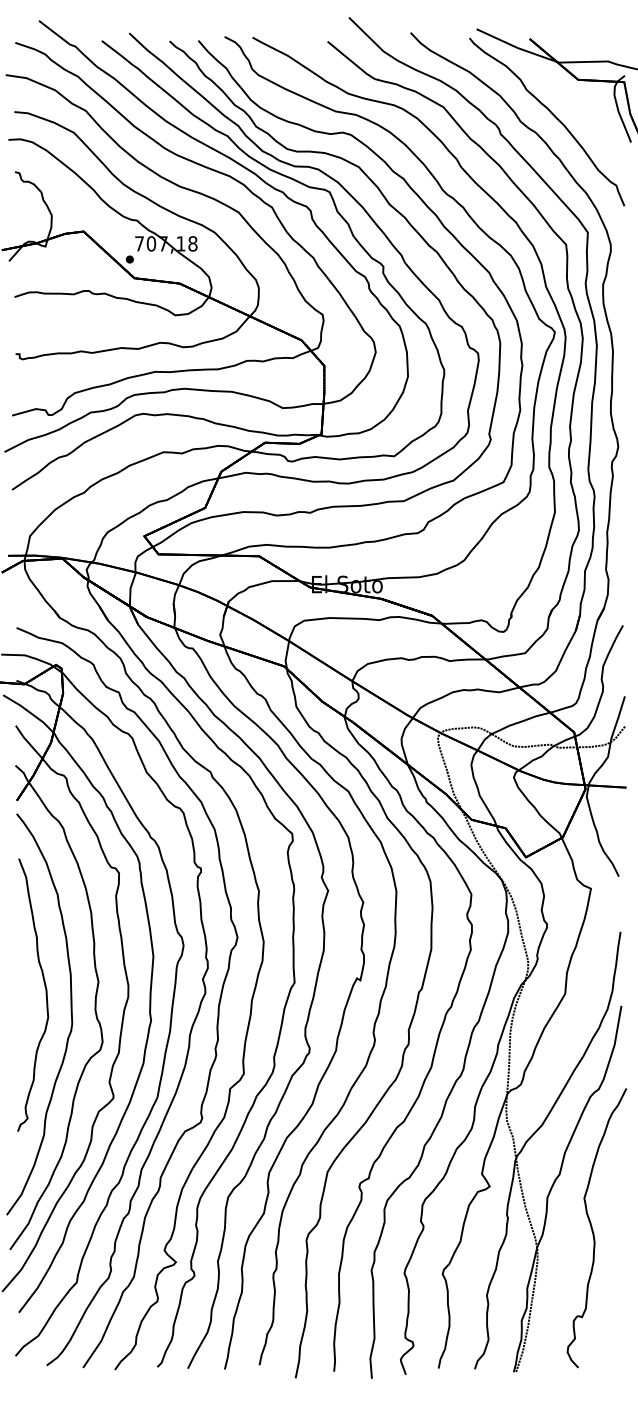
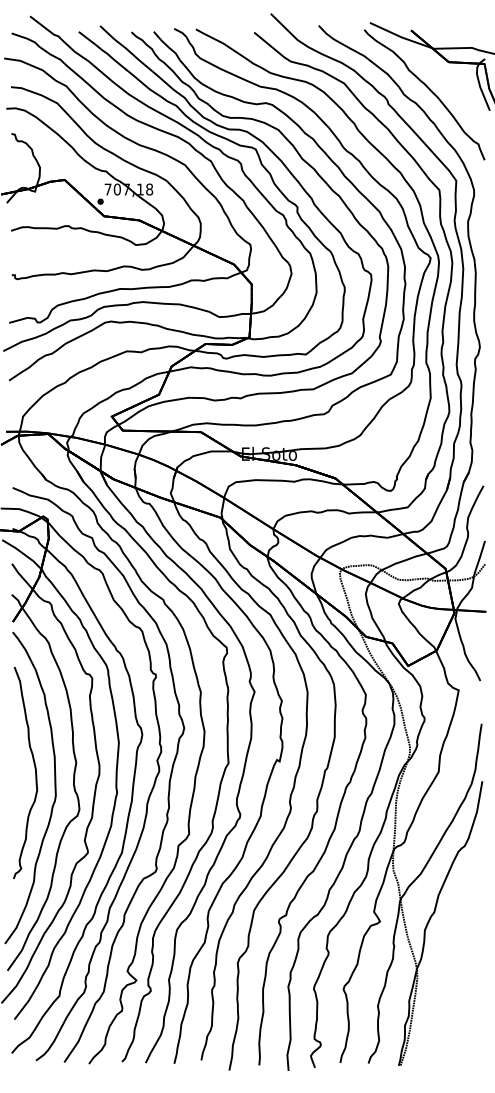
curve: (593, 1229) -> (460, 954), removed

